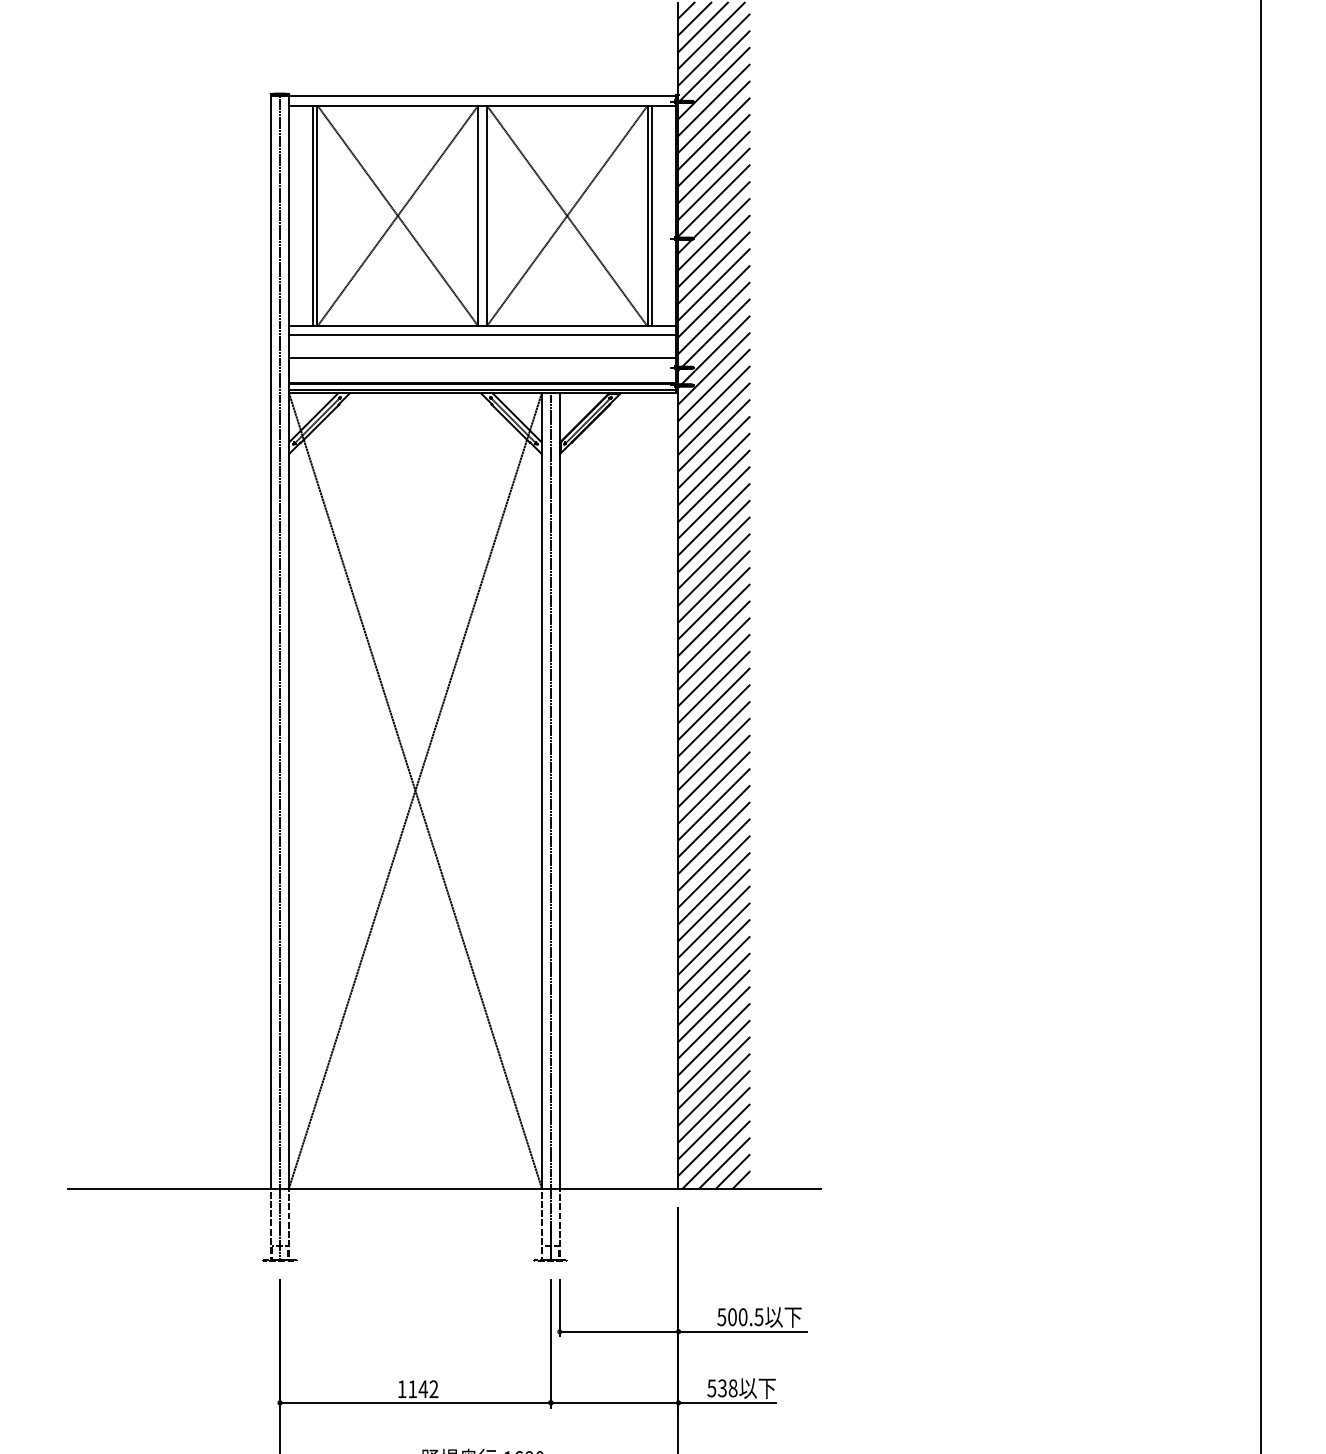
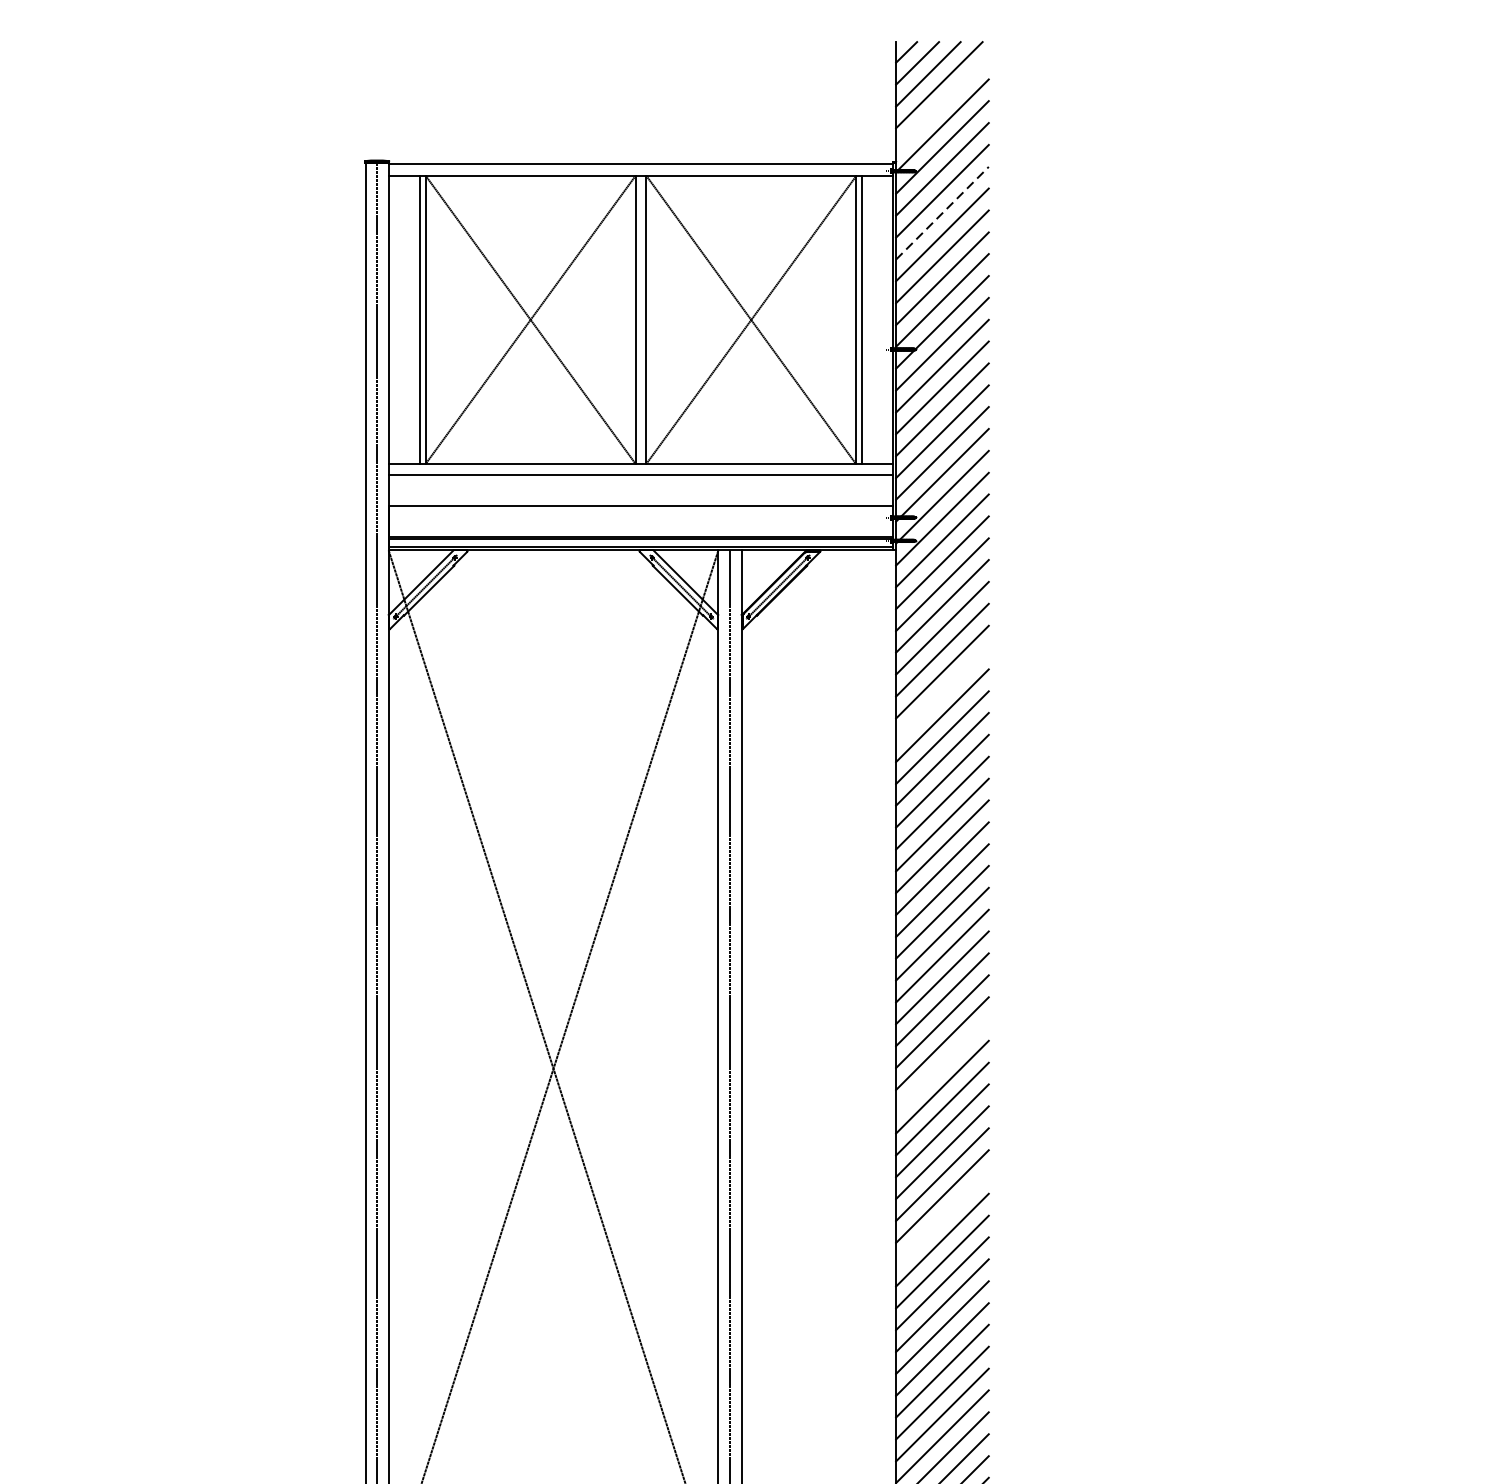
line: (713, 49) -> (941, 103), removed
line: (714, 133) -> (943, 212), solid -> dashed
line: (713, 502) -> (941, 693), removed
line: (713, 787) -> (941, 1064), removed
line: (713, 905) -> (941, 1218), removed

